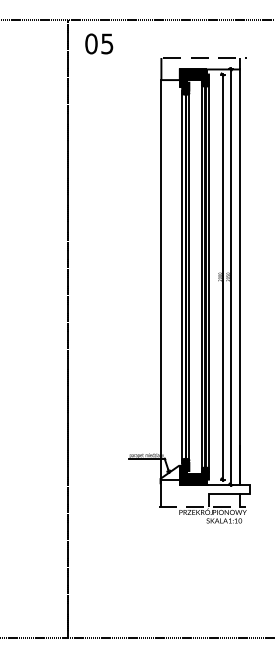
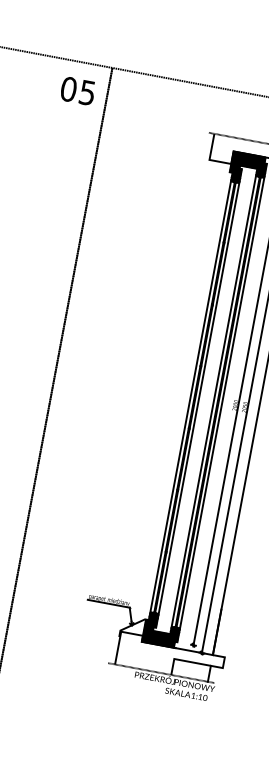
text: (99, 43) -> (78, 90), moved
line: (161, 279) -> (165, 395), removed

